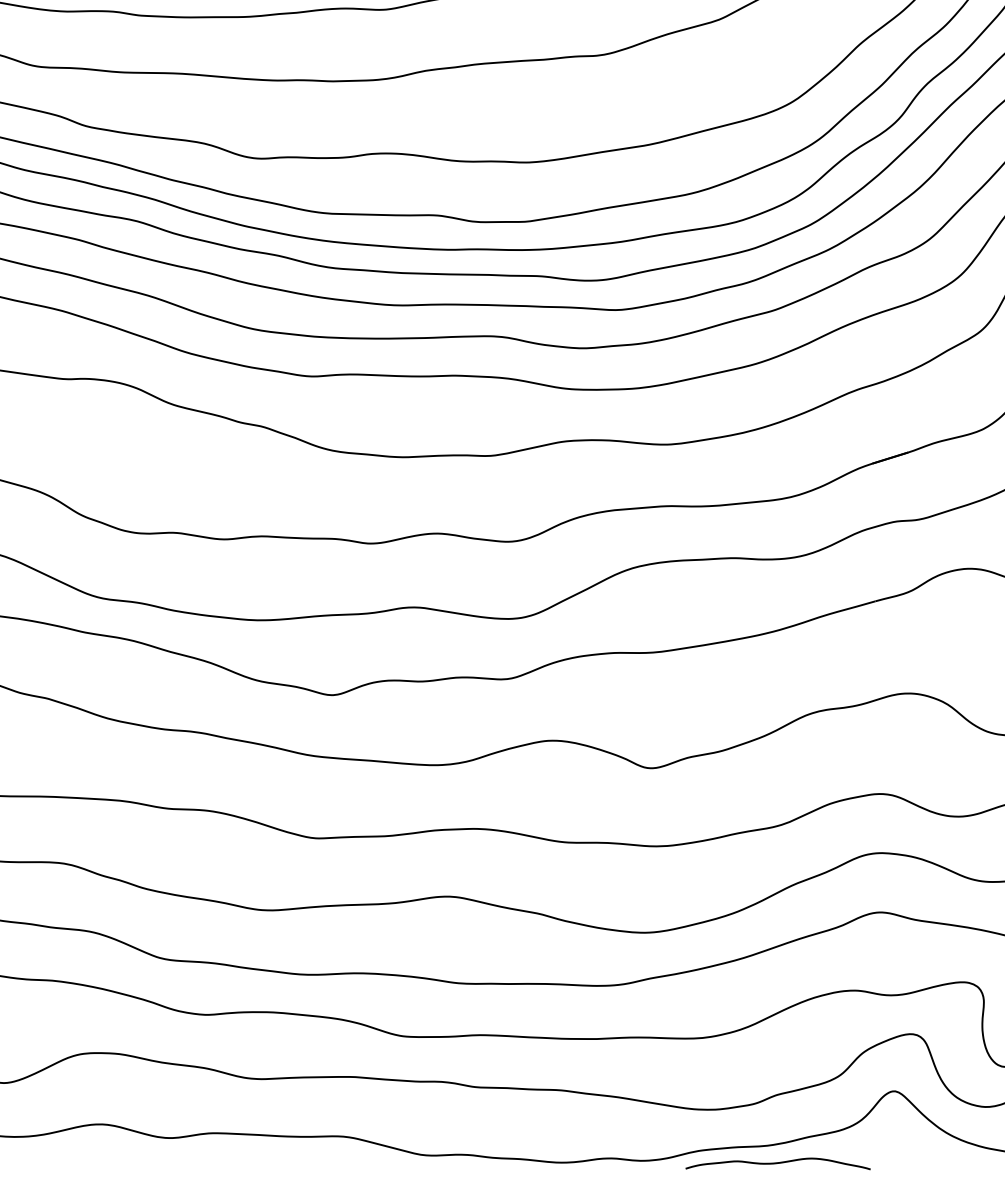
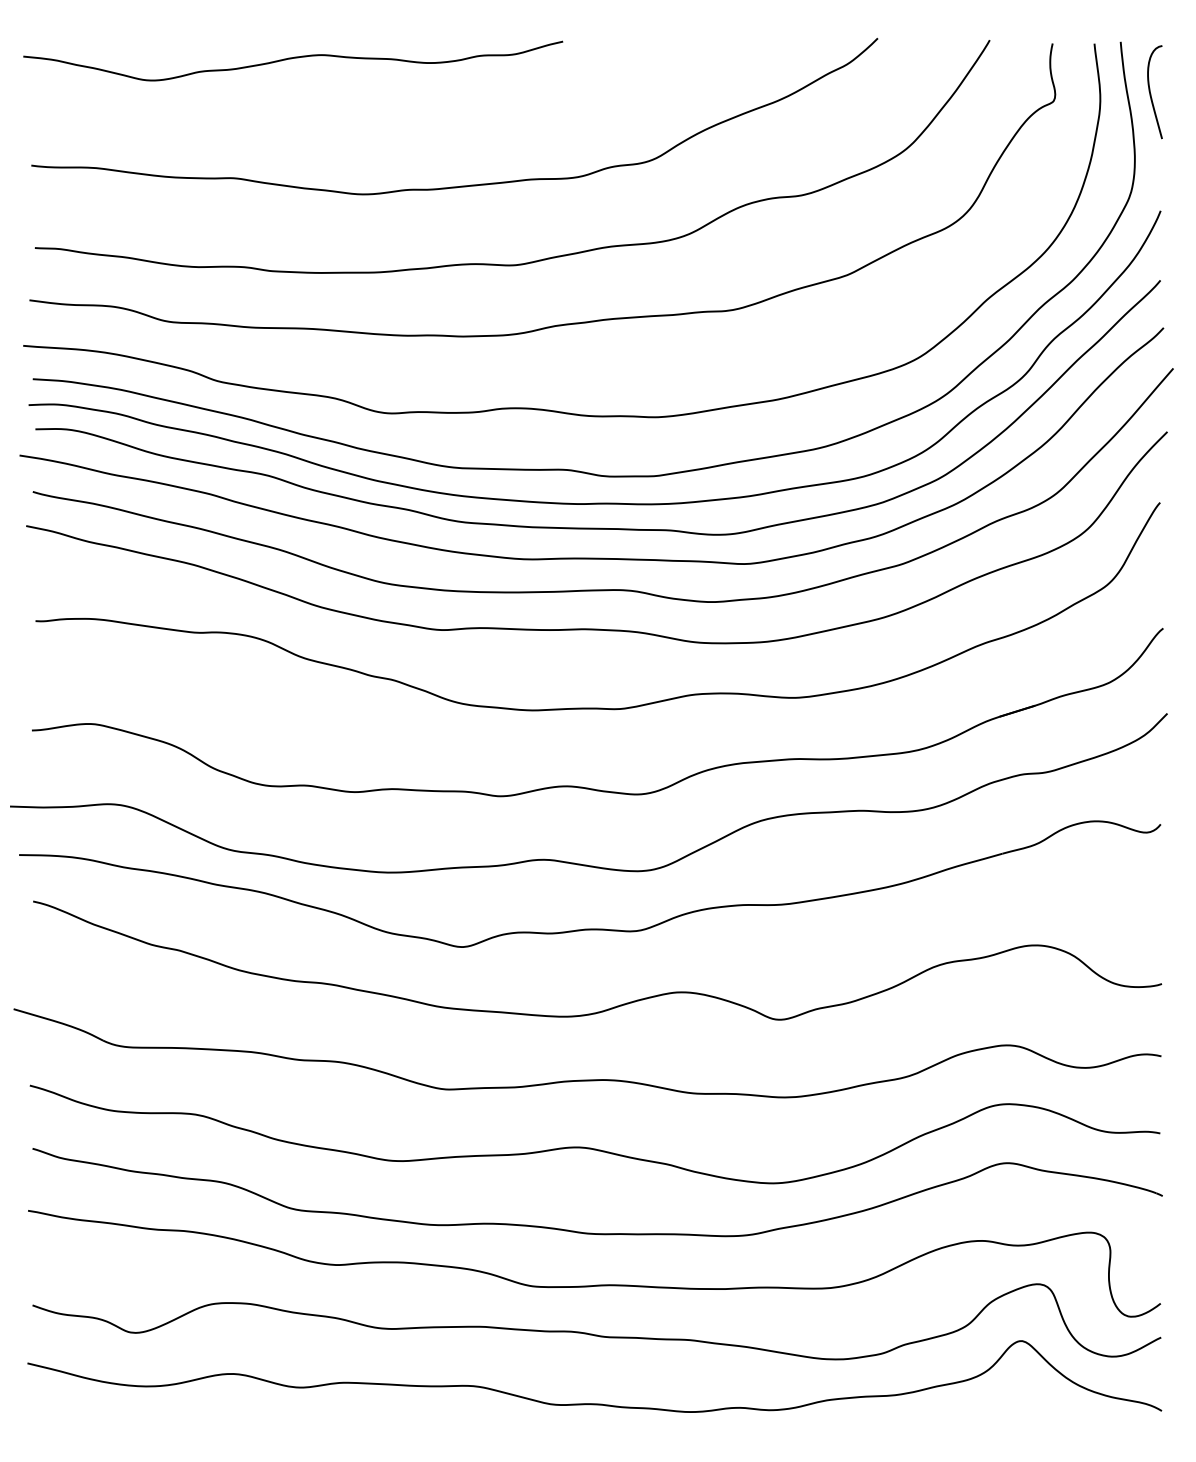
curve: (777, 1164) -> (905, 1413), removed

